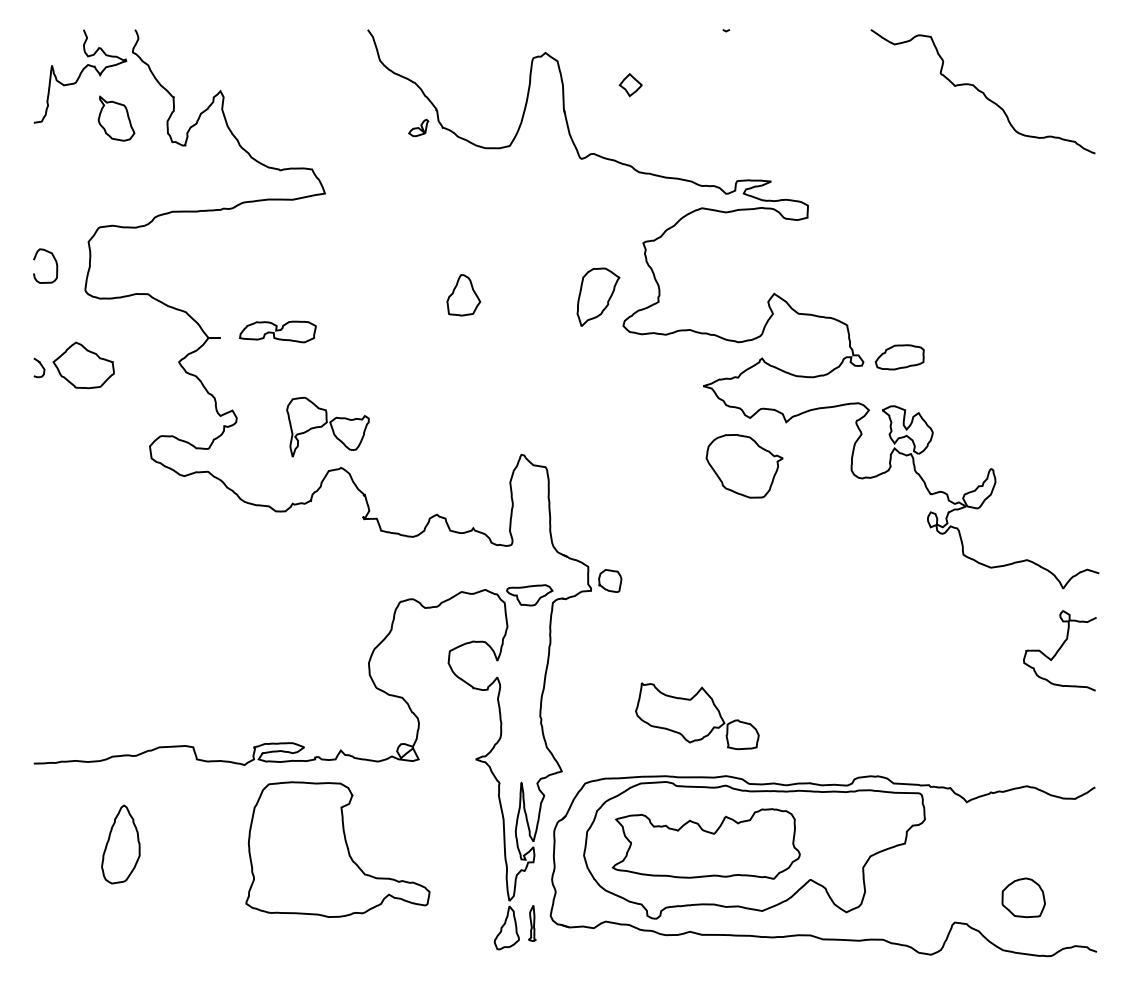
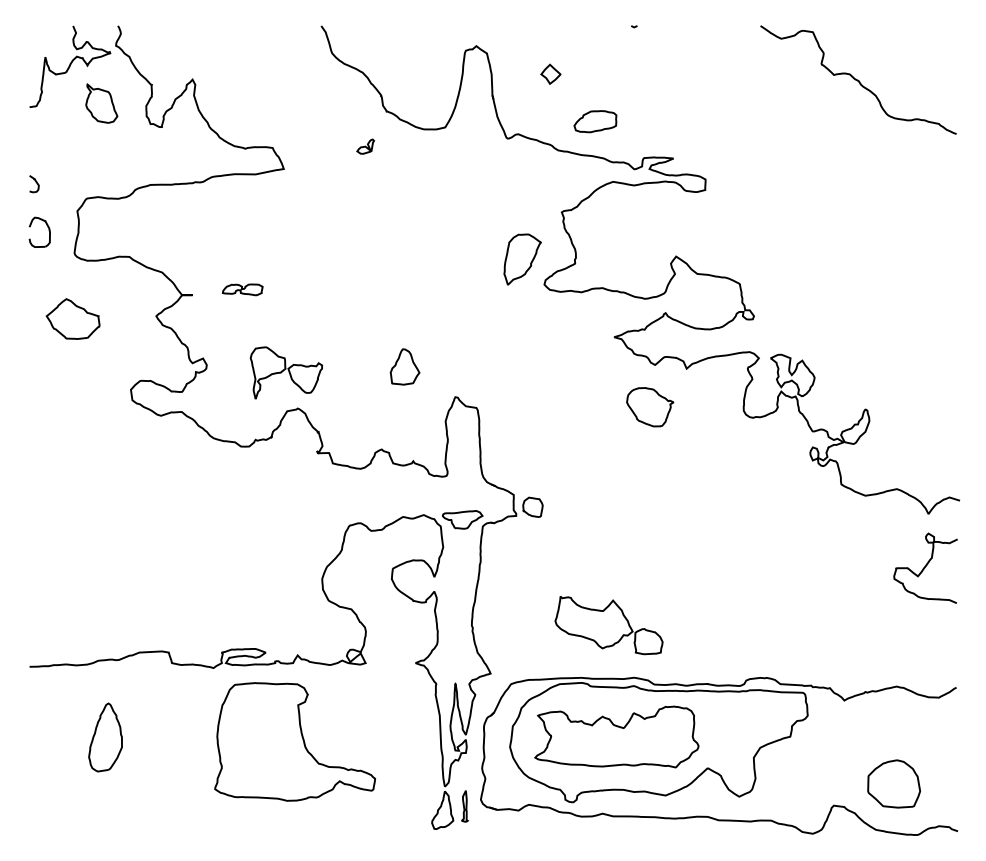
part: (418, 127) -> (365, 146), moved
part: (463, 295) -> (404, 367), moved
part: (277, 331) -> (242, 289), size x0.6
part: (899, 357) -> (595, 121), moved
part: (39, 367) -> (34, 183), moved
part: (744, 466) -> (650, 407), size x0.7
part: (1023, 897) -> (893, 783), size x1.4

